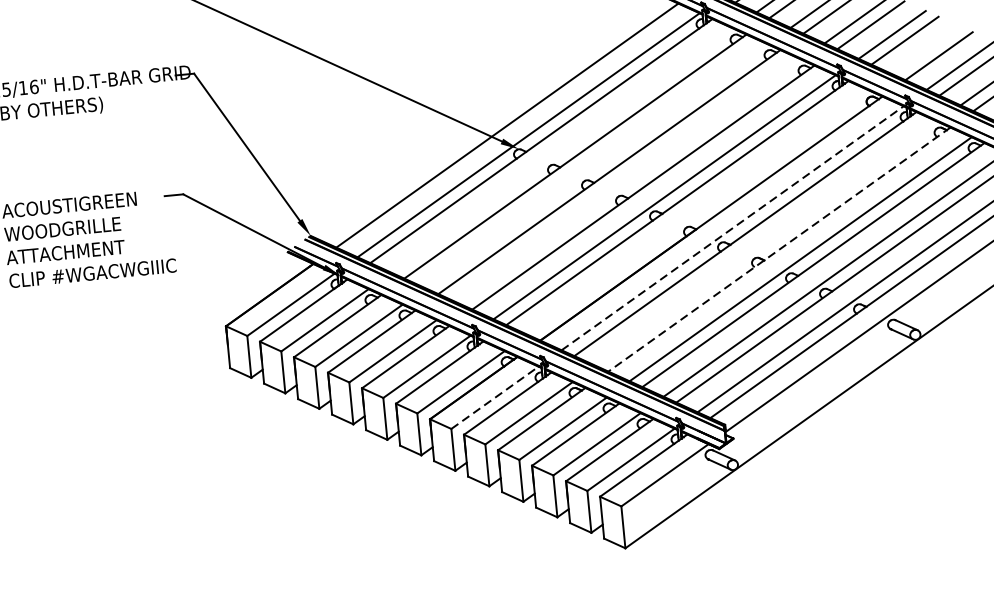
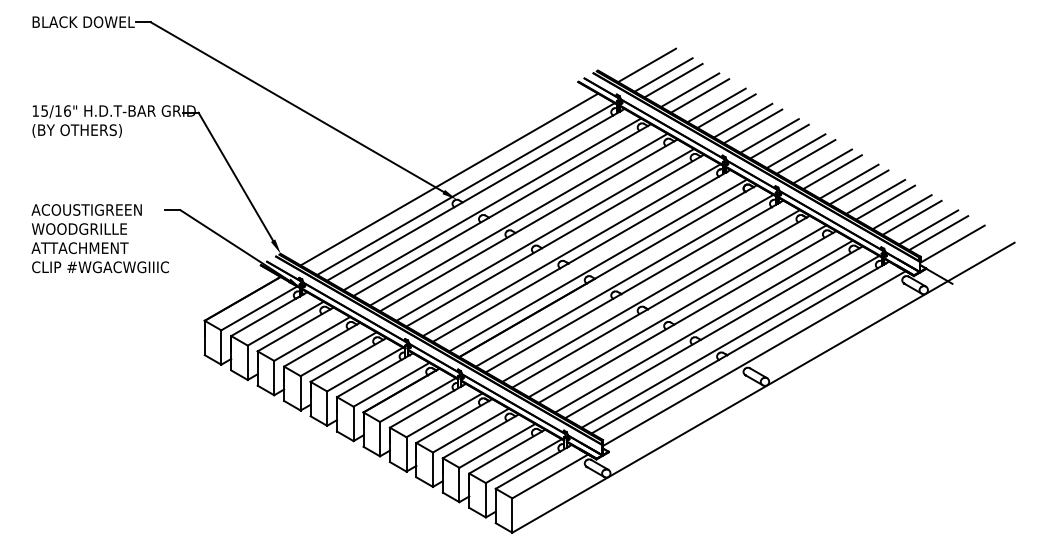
line: (925, 50) -> (795, 151), added
line: (562, 150) -> (492, 204), added
line: (596, 166) -> (518, 219), added
line: (630, 181) -> (545, 234), added
line: (697, 212) -> (597, 265), added
line: (732, 228) -> (624, 280), dashed -> solid
line: (765, 243) -> (650, 295), added
line: (779, 249) -> (661, 301), dashed -> solid
line: (495, 398) -> (418, 400), dashed -> solid

